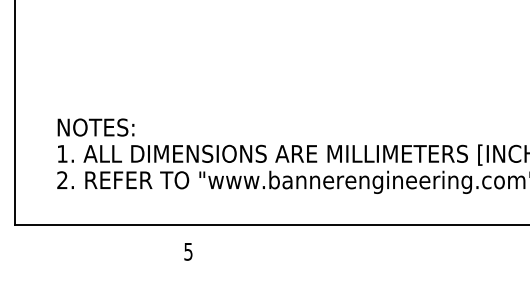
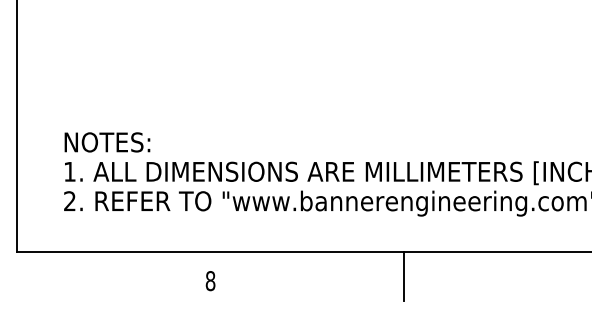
line: (361, 247) -> (403, 276), added
text: (188, 251) -> (210, 280), 5 -> 8

